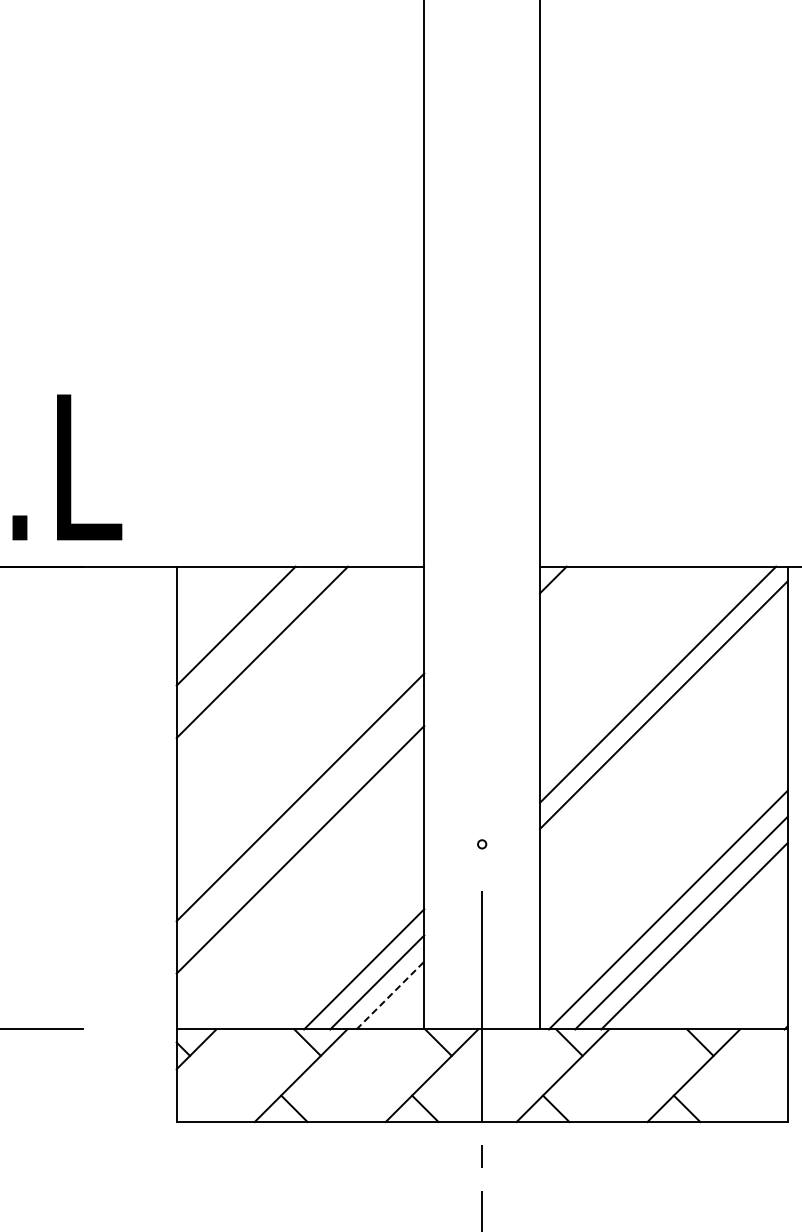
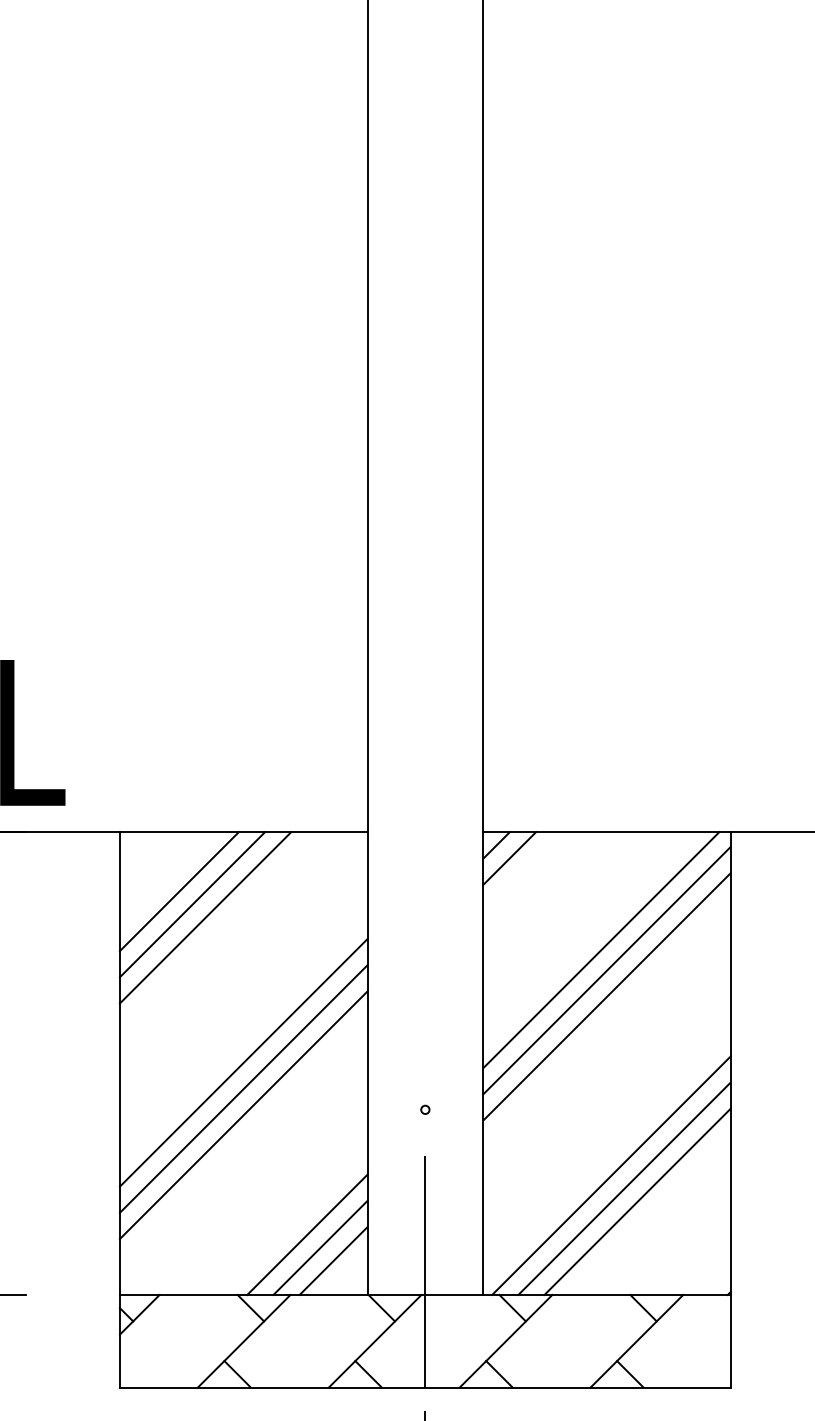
line: (566, 593) -> (509, 858), added
line: (249, 639) -> (192, 904), added
line: (663, 731) -> (606, 996), added
line: (300, 823) -> (243, 1088), added
line: (390, 996) -> (333, 1261), dashed -> solid

